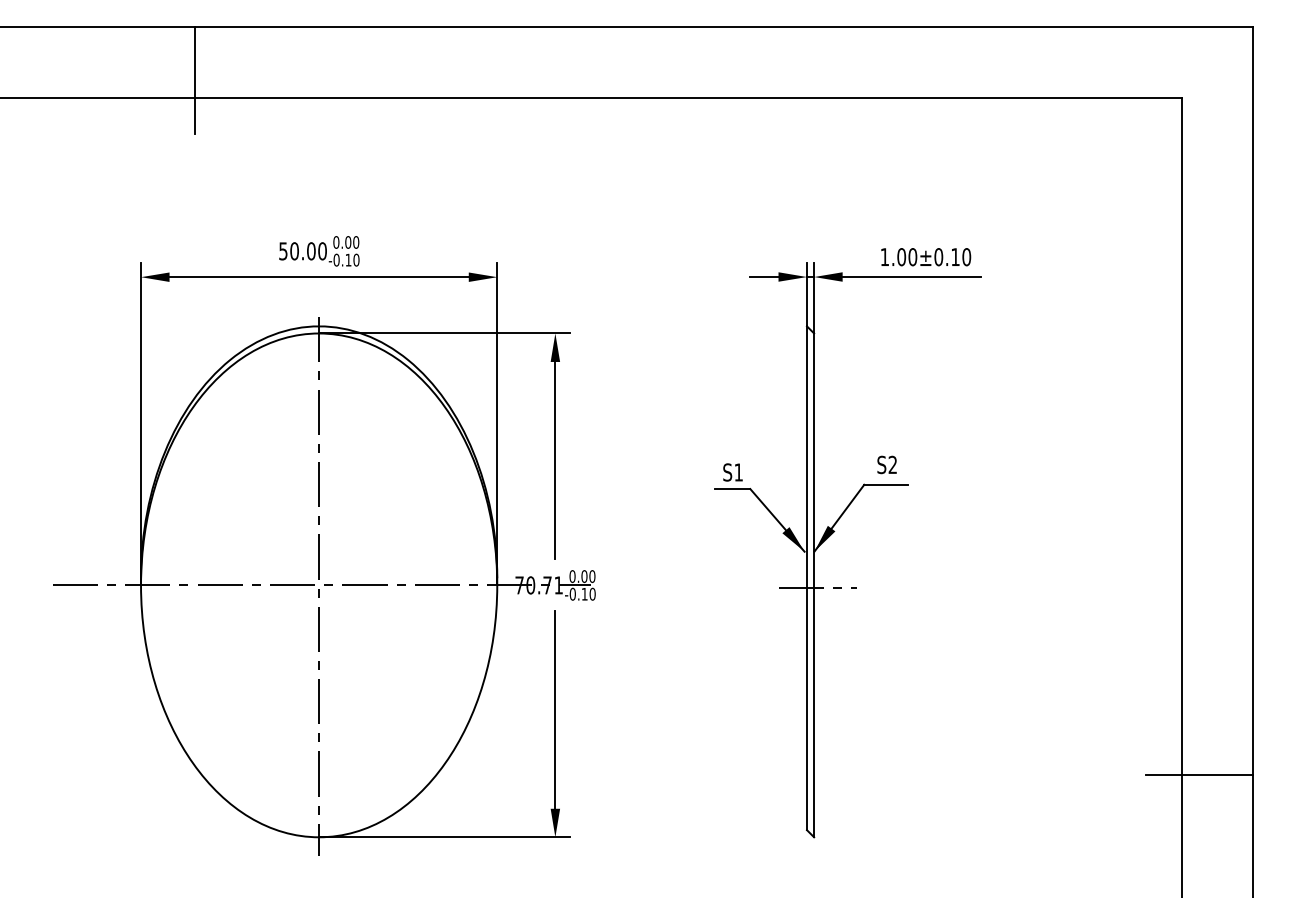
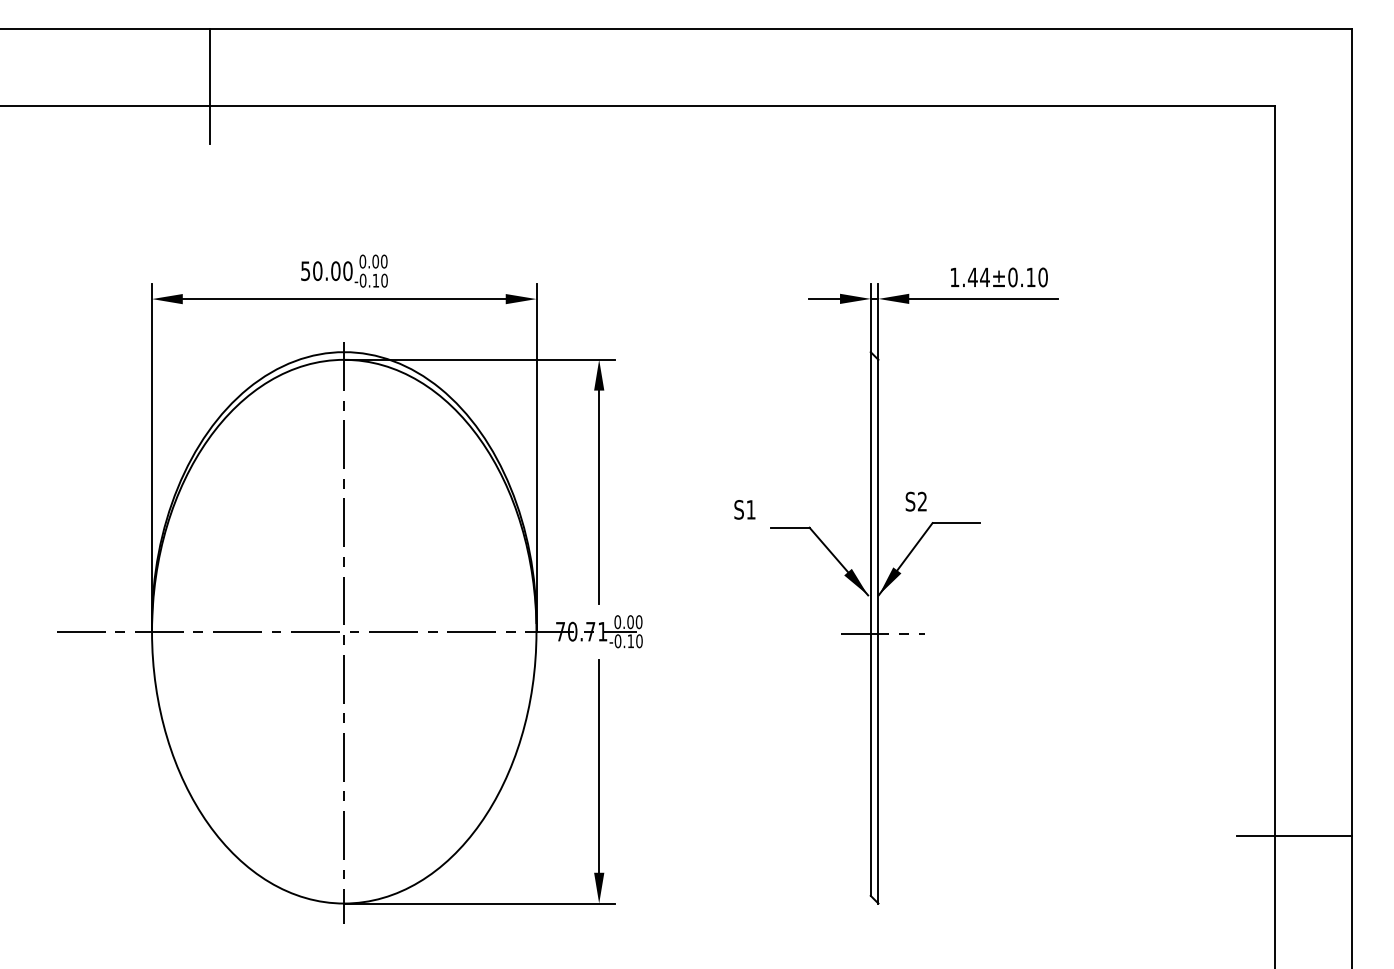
text: (906, 257) -> (978, 277), 1.00±0.10 -> 1.44±0.10
text: (886, 464) -> (915, 501), moved
text: (732, 472) -> (744, 509), moved

